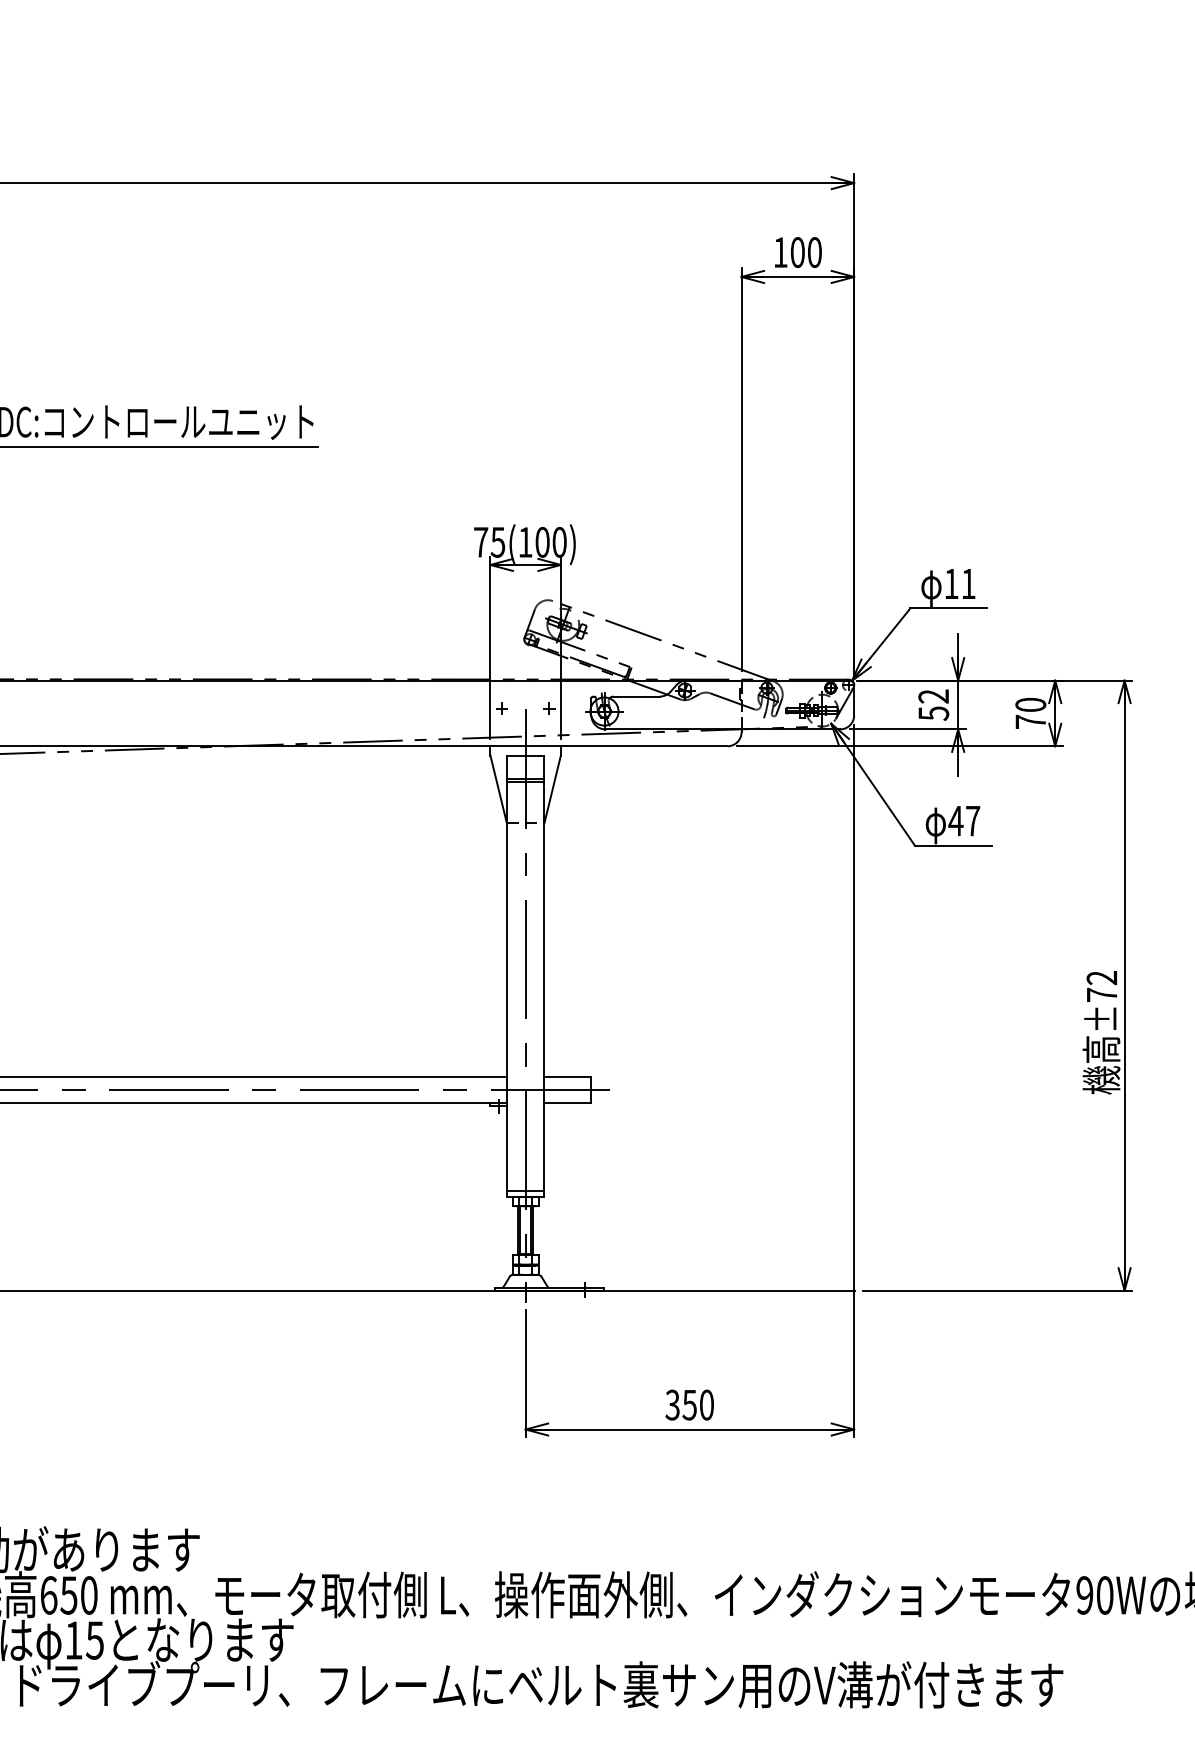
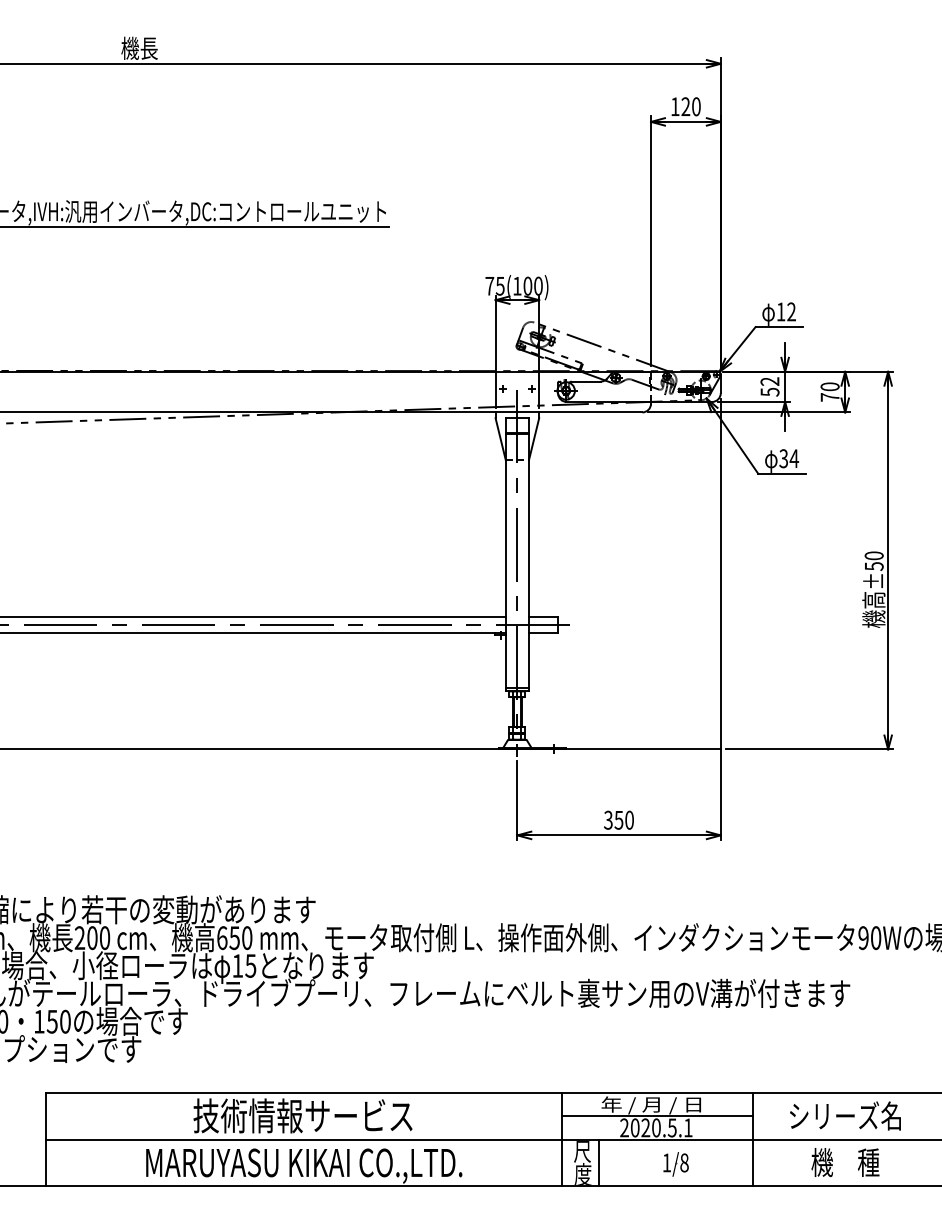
text: (797, 252) -> (685, 106), 100 -> 120
text: (968, 583) -> (791, 311), 11 -> 12
text: (965, 820) -> (789, 458), 47 -> 34
text: (1100, 985) -> (873, 560), ±72 -> ±50

